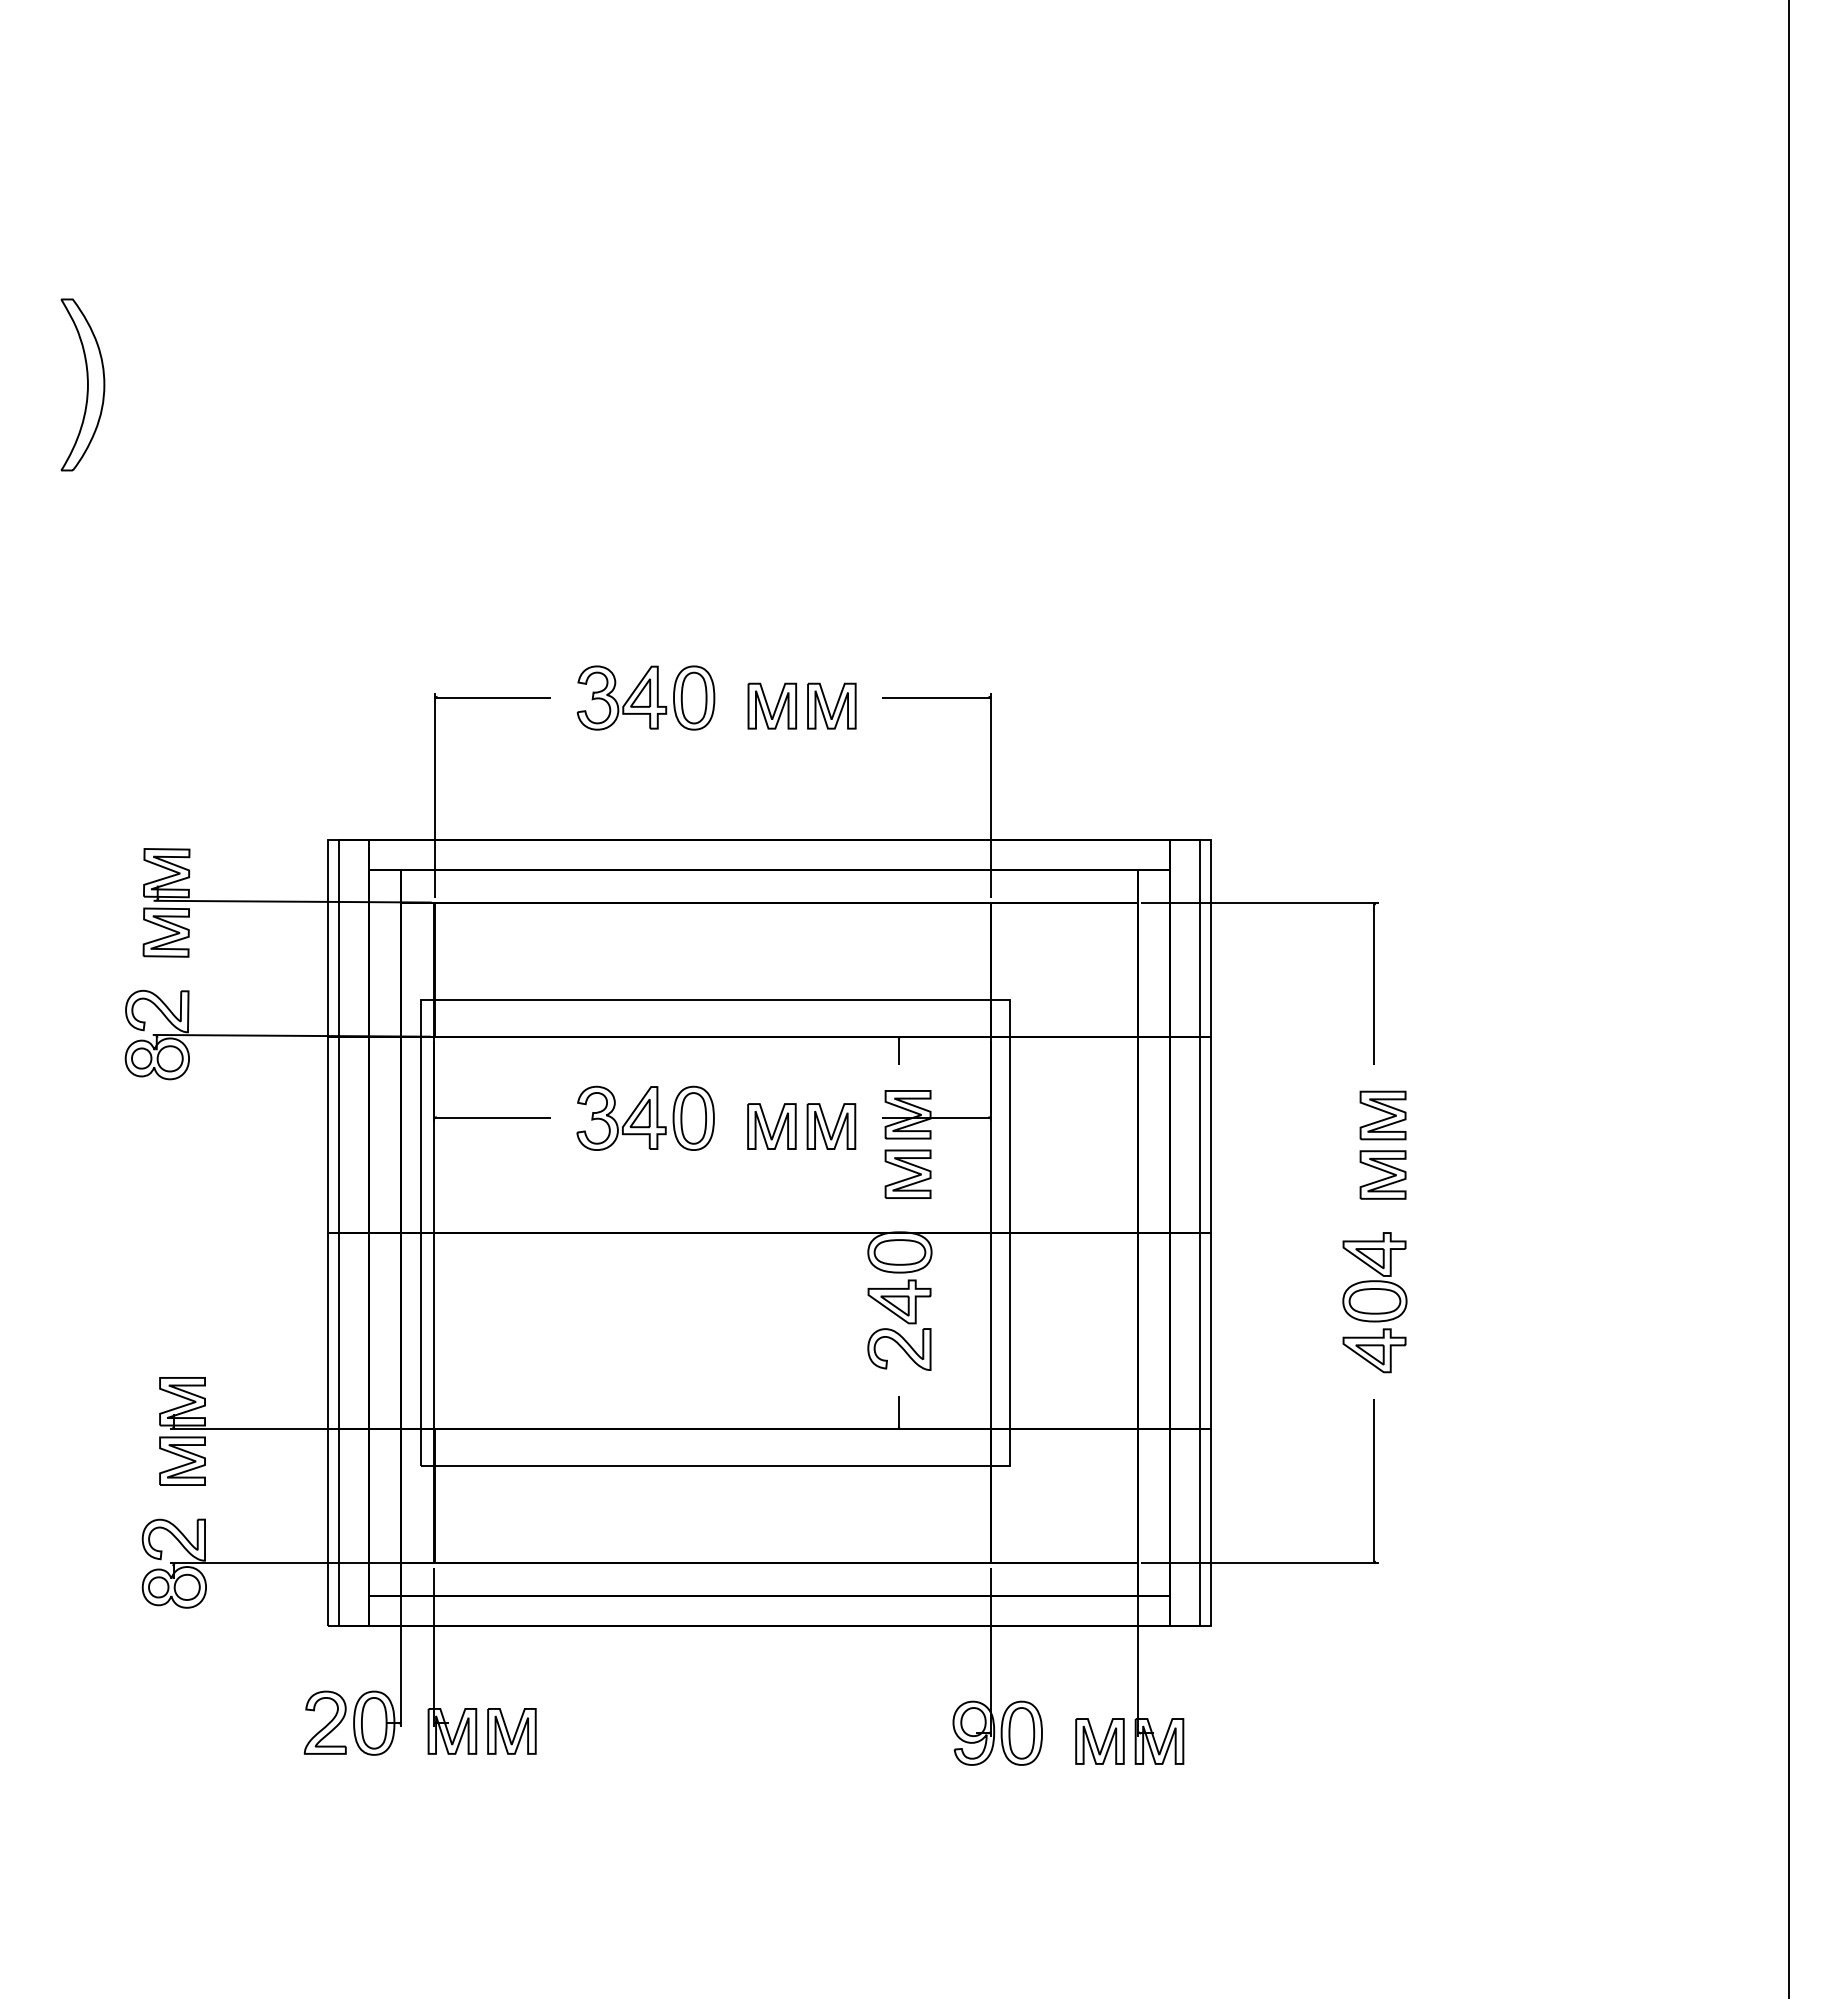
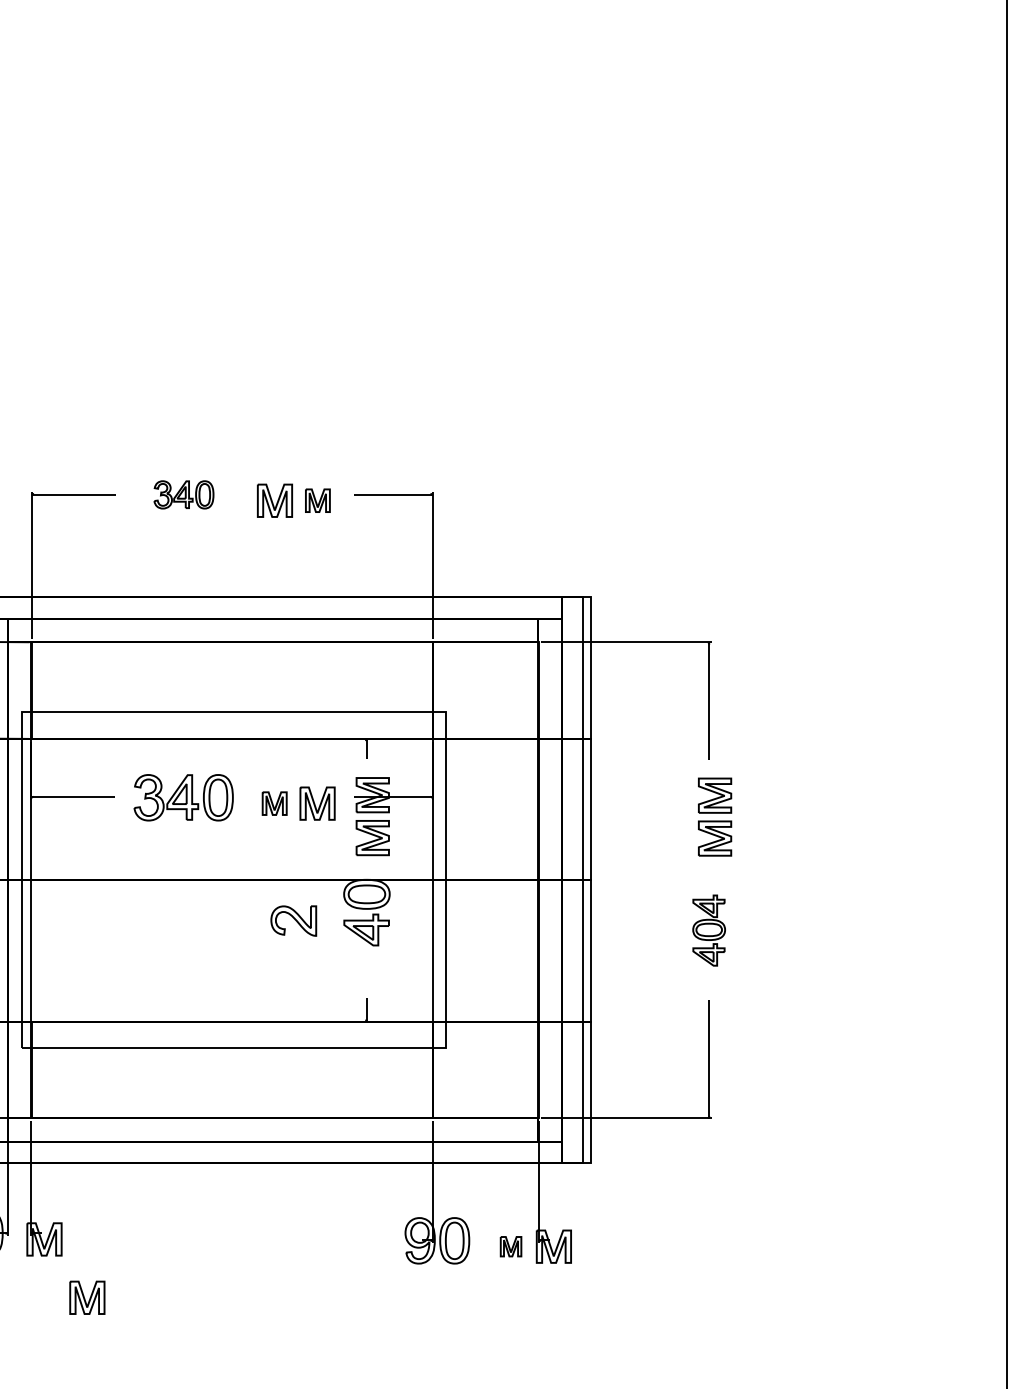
part: (645, 697) -> (183, 494), size x0.6
part: (831, 705) -> (317, 500), size x0.7
part: (771, 1126) -> (274, 803), size x0.7
part: (1374, 1302) -> (708, 930), size x0.7
part: (899, 1349) -> (293, 921), moved
part: (511, 1731) -> (87, 1297), moved
part: (1099, 1741) -> (510, 1246), size x0.6

